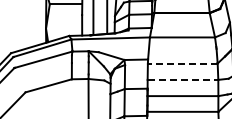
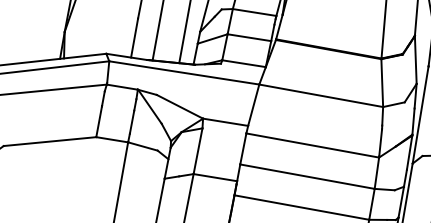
line: (182, 63) -> (312, 145), dashed -> solid
line: (183, 79) -> (308, 176), dashed -> solid

